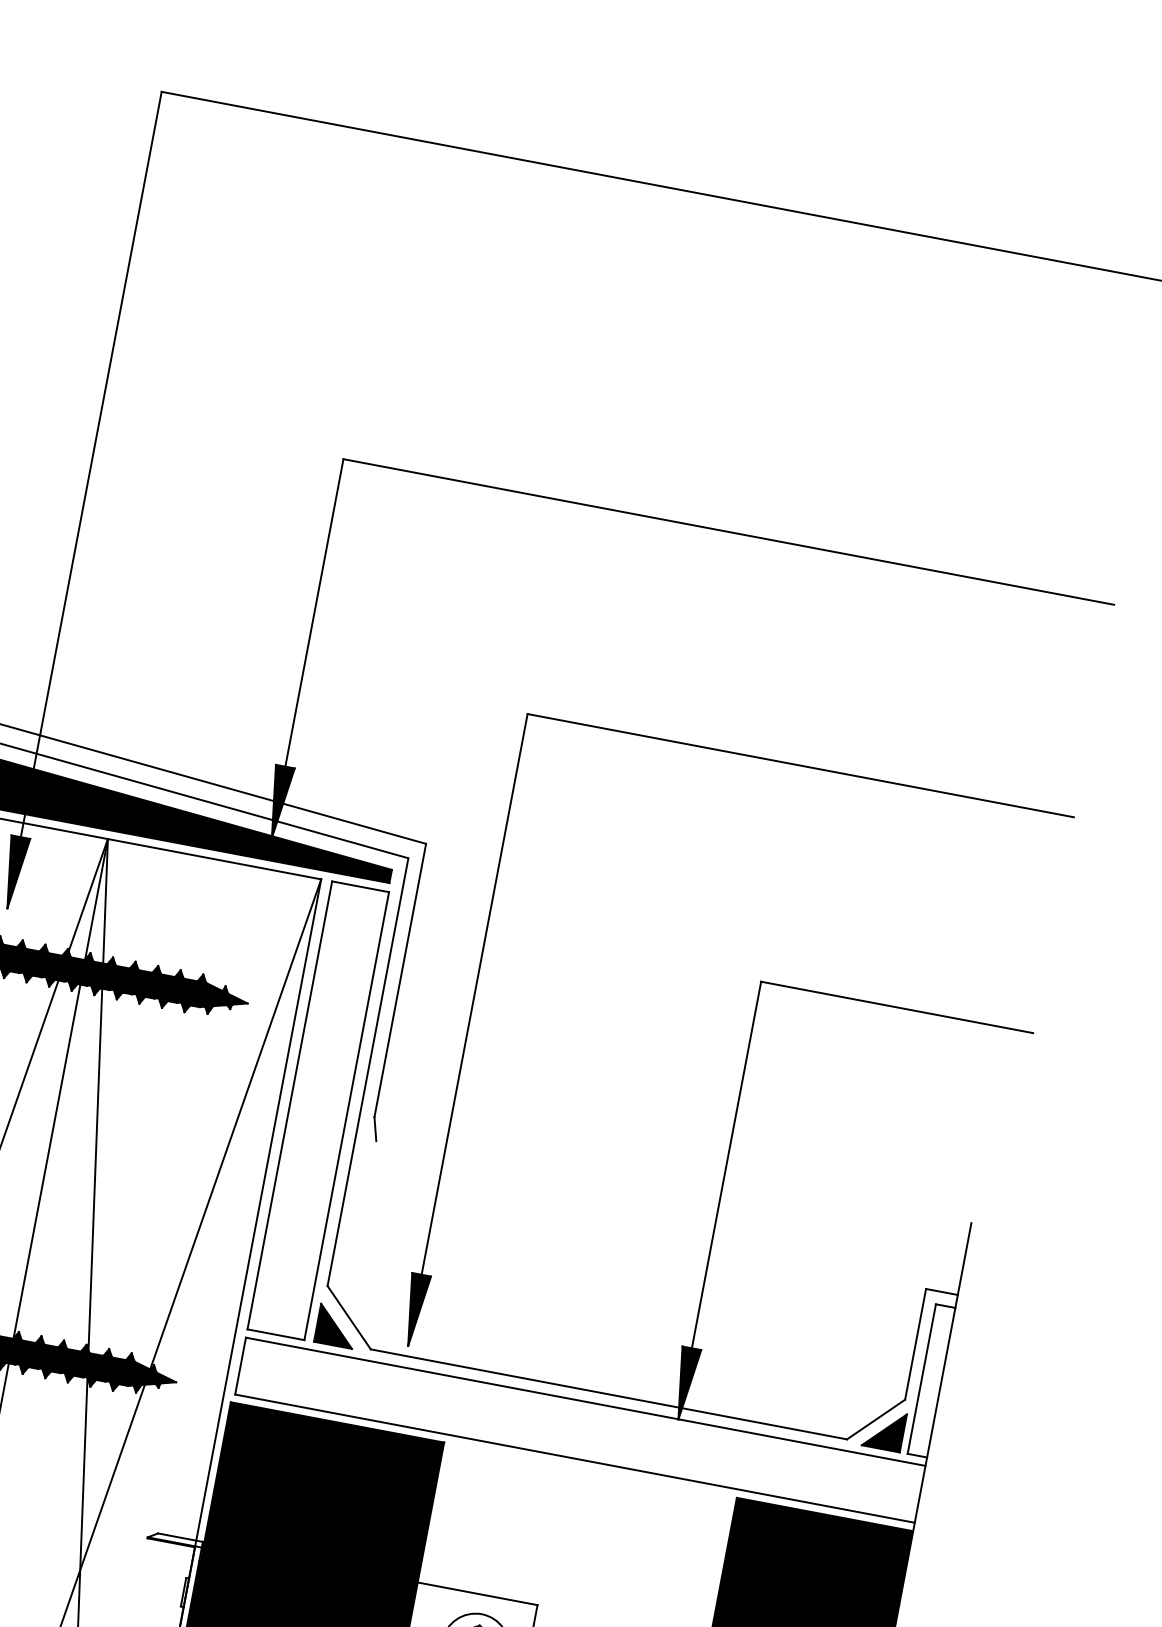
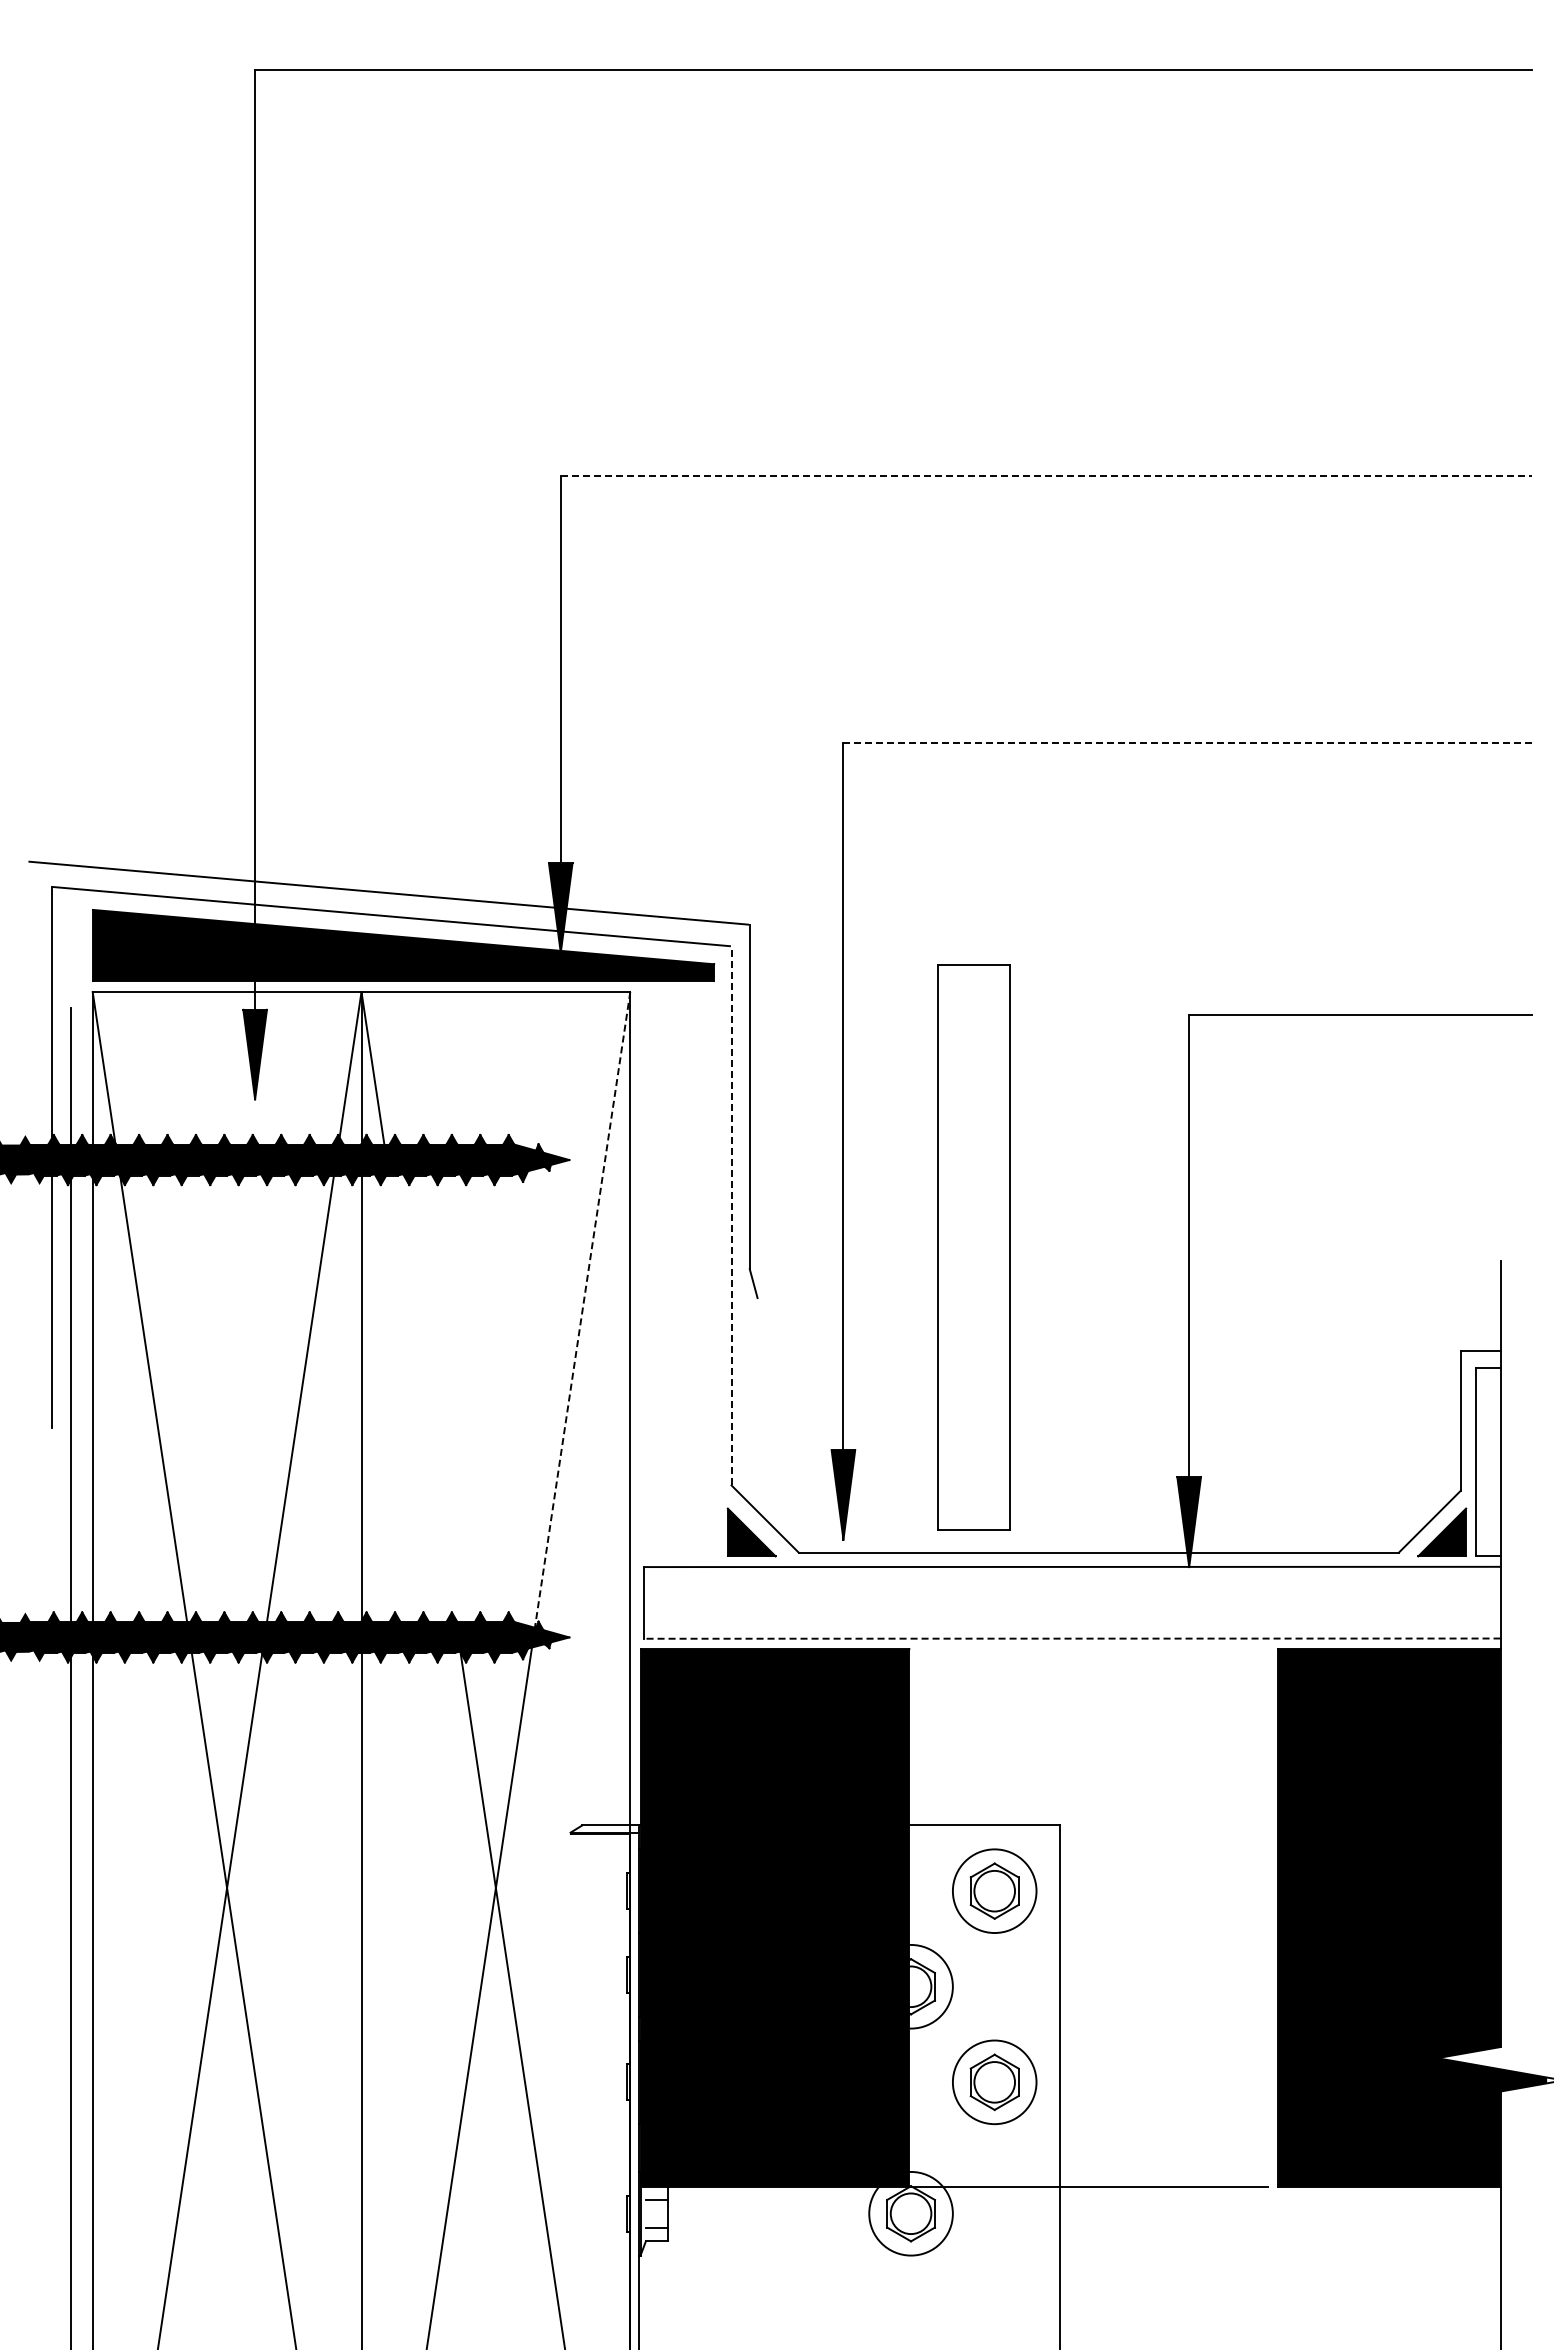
line: (728, 531) -> (1046, 475), solid -> dashed
line: (801, 765) -> (1188, 743), solid -> dashed
line: (368, 1071) -> (731, 1215), solid -> dashed
part: (317, 1110) -> (973, 1247), moved
line: (235, 1124) -> (582, 1310), solid -> dashed
line: (94, 1168) -> (421, 1396), removed
line: (574, 1458) -> (1071, 1638), solid -> dashed

